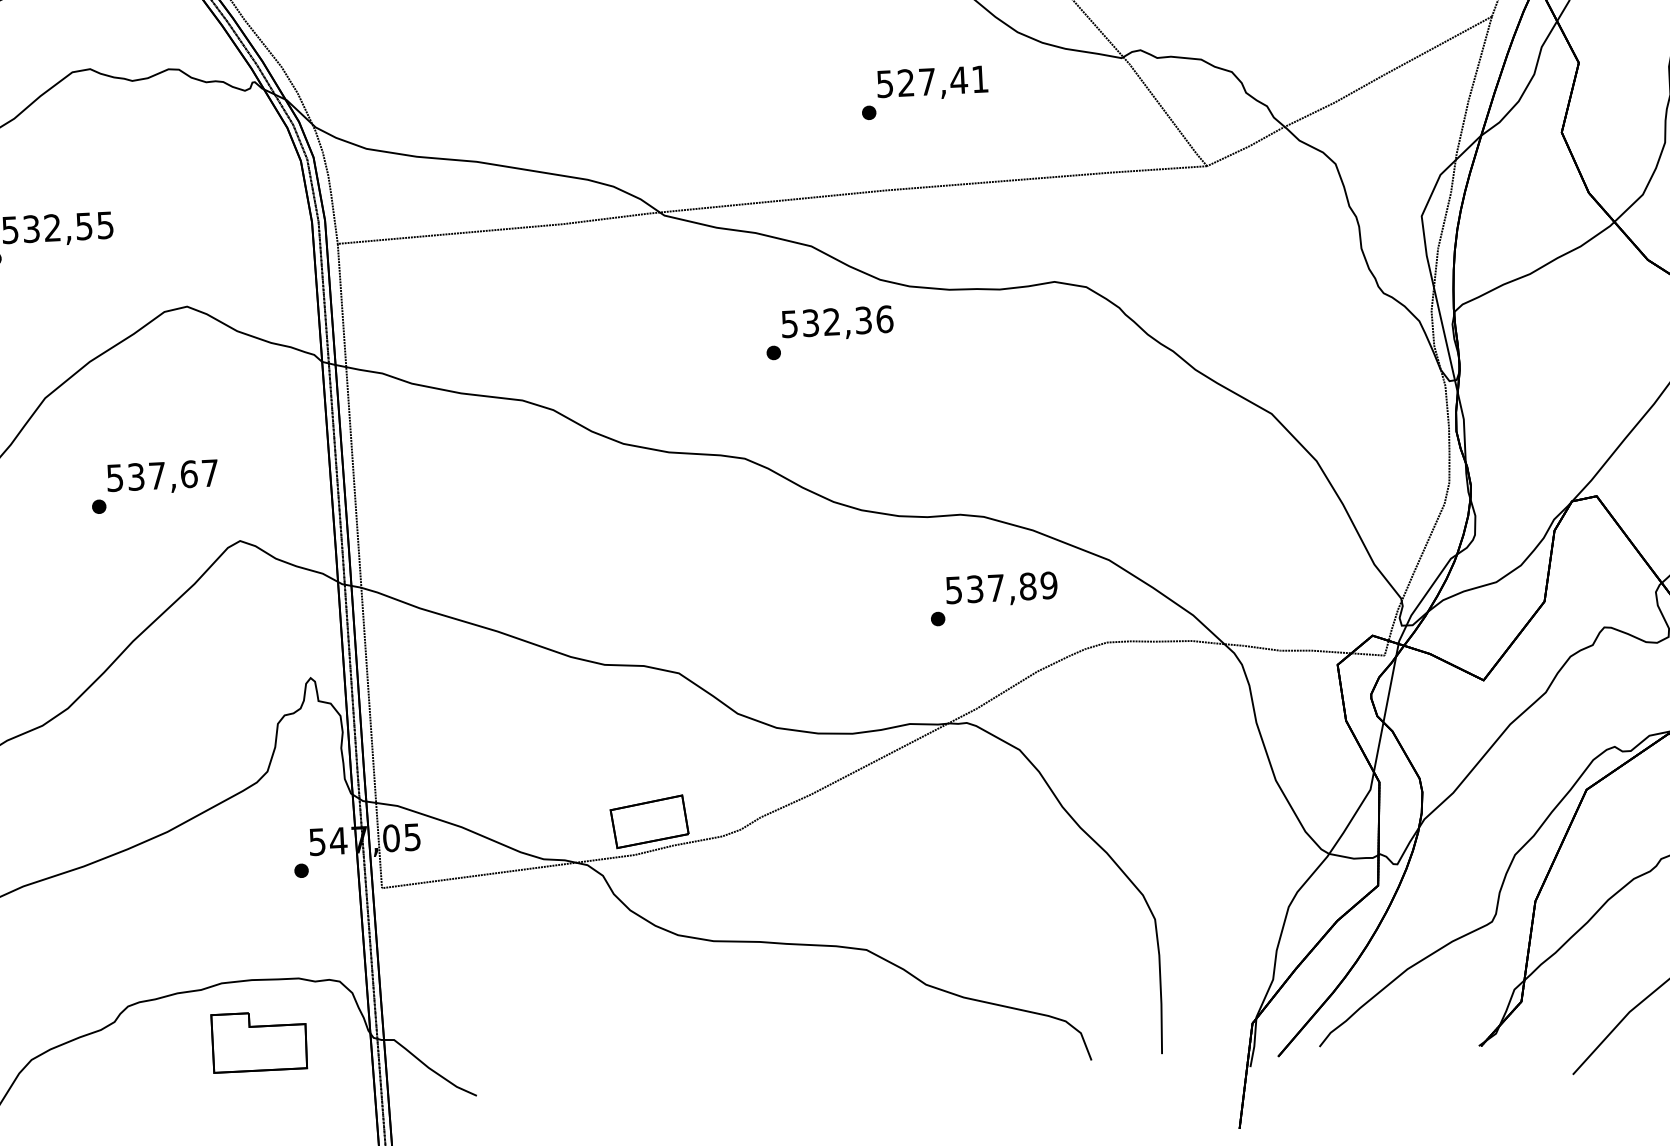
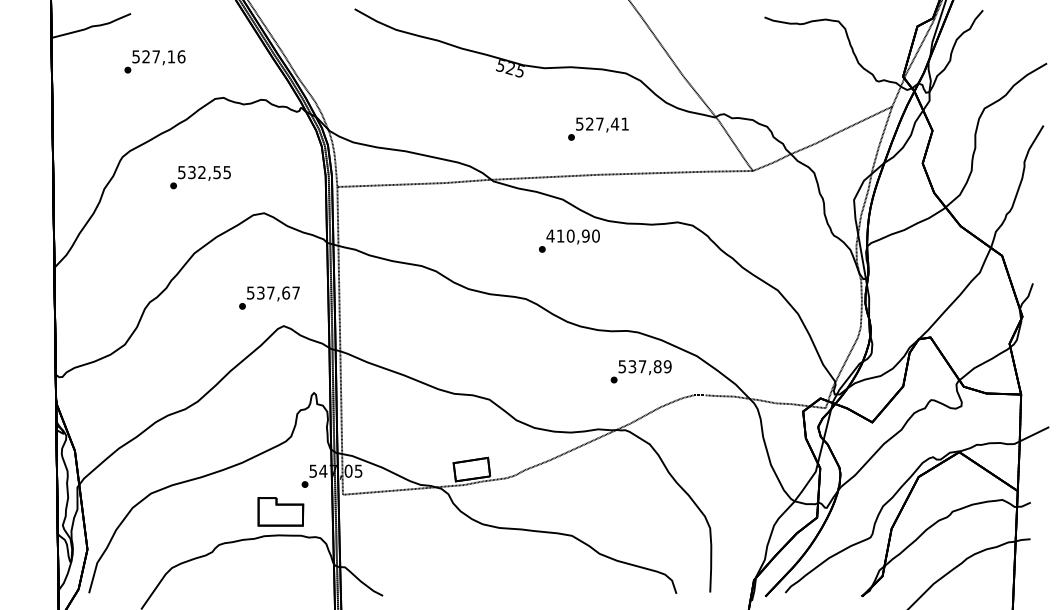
text: (924, 91) -> (598, 128), moved
text: (835, 320) -> (572, 235), 532,36 -> 410,90
text: (154, 485) -> (269, 297), moved
part: (258, 1040) -> (280, 511), moved

